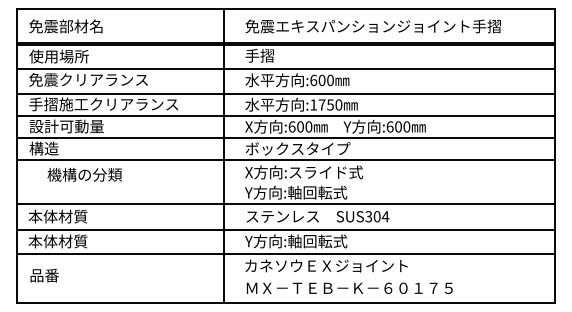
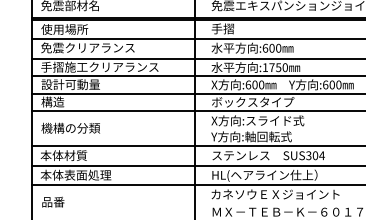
text: (84, 174) -> (70, 127), moved
text: (88, 241) -> (87, 175), 本体材質 -> 本体表面処理
text: (312, 241) -> (264, 175), Y方向:軸回転式 -> HL(ヘアライン仕上）

